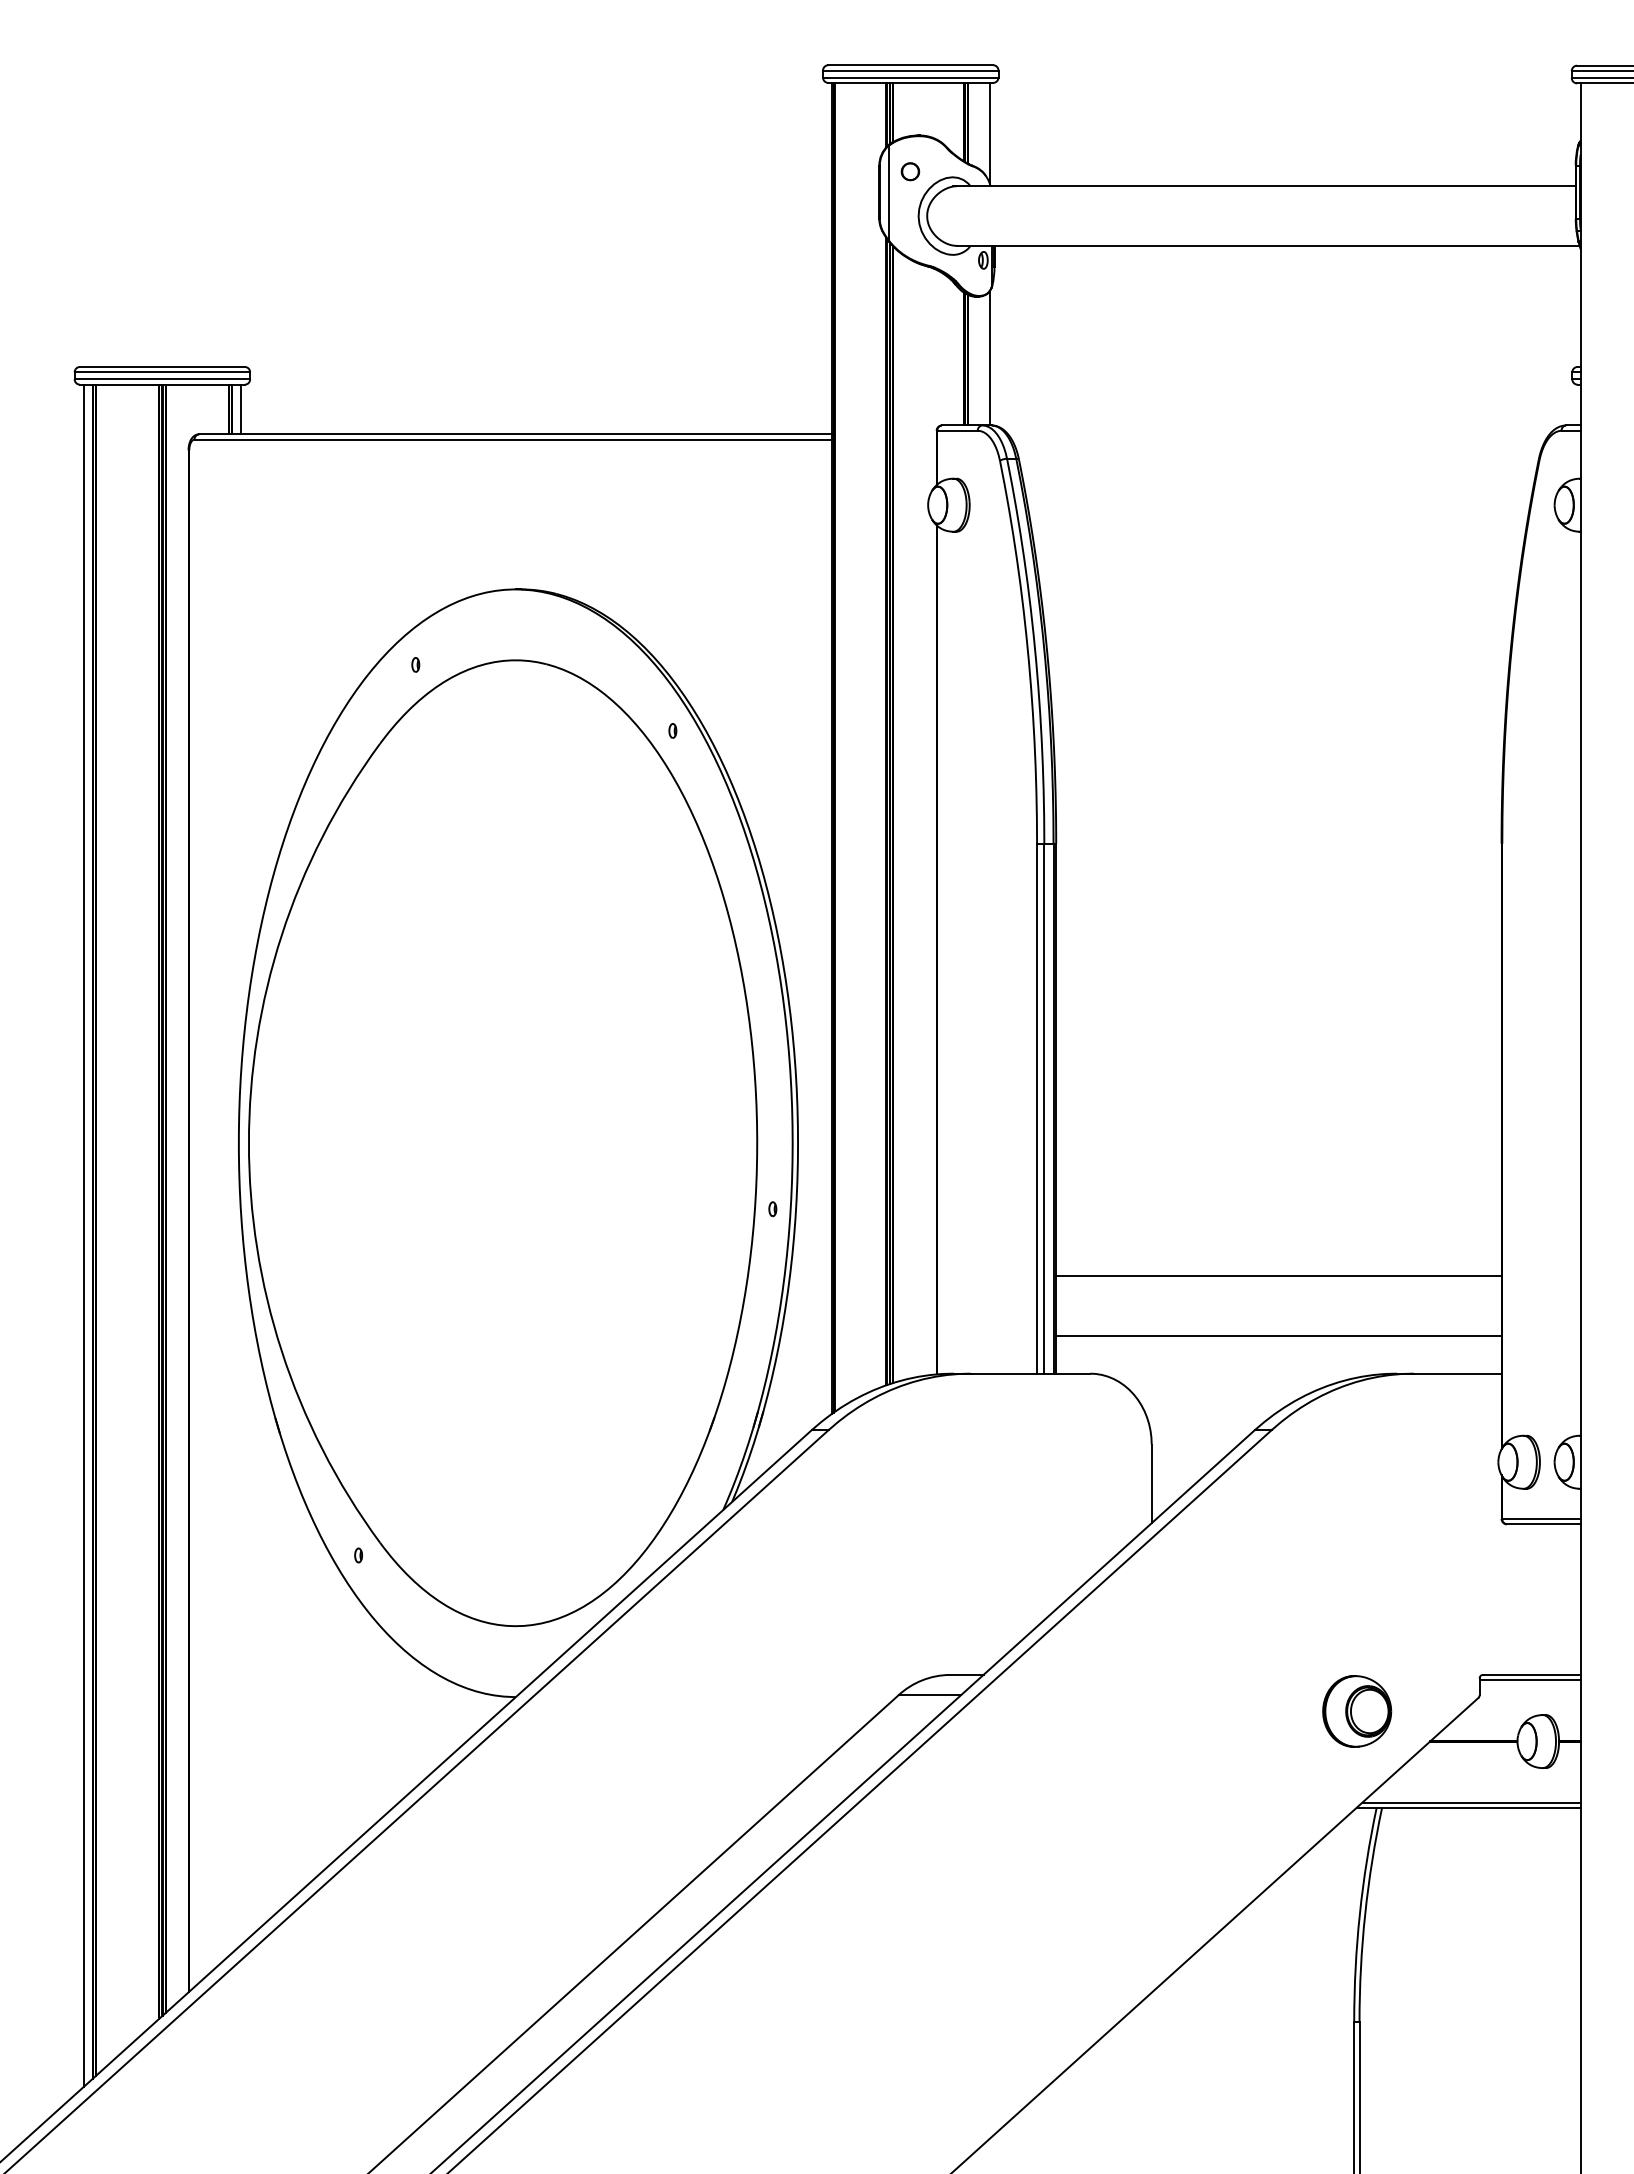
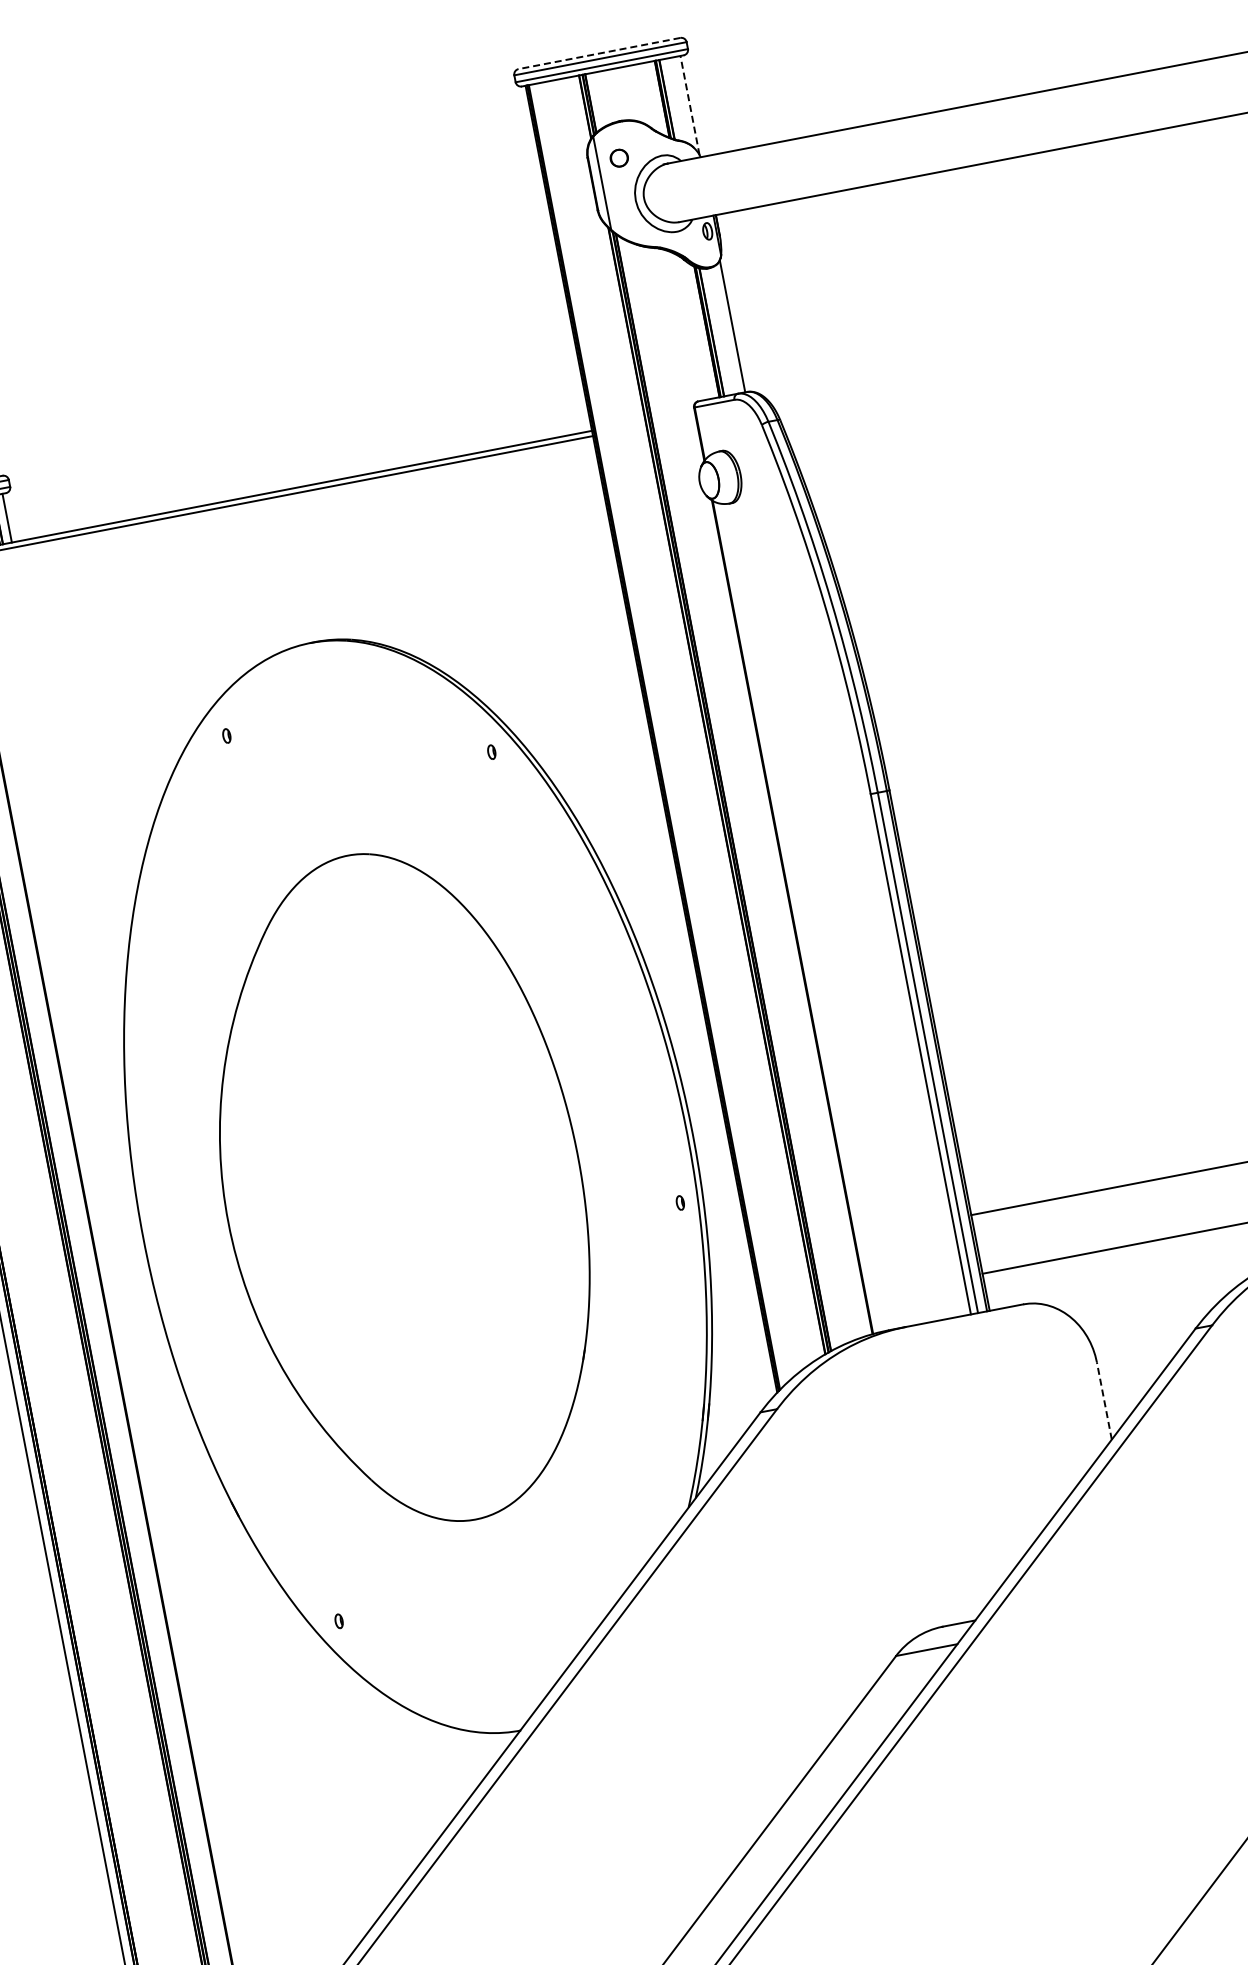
line: (910, 65) -> (599, 53), solid -> dashed
line: (989, 132) -> (689, 104), solid -> dashed
part: (503, 1143) -> (403, 1189), size x0.7
line: (1151, 1483) -> (1104, 1400), solid -> dashed

